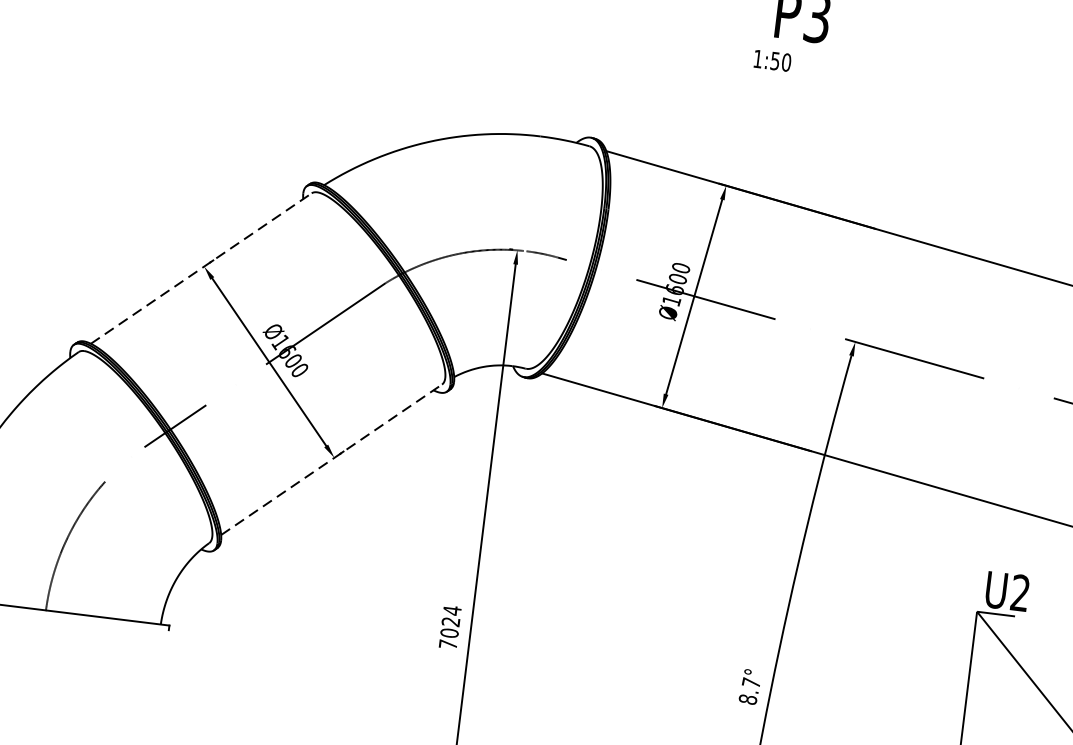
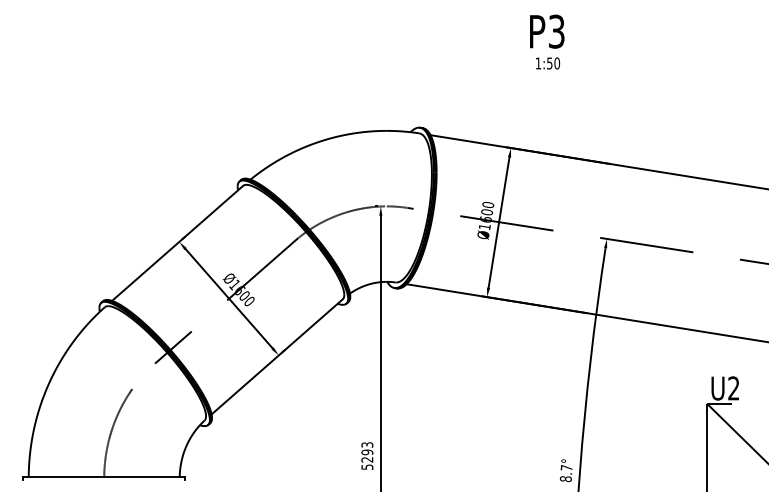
text: (773, 60) -> (548, 63), moved
line: (201, 268) -> (177, 243), dashed -> solid
line: (332, 459) -> (277, 356), dashed -> solid
text: (450, 626) -> (367, 455), 7024 -> 5293

